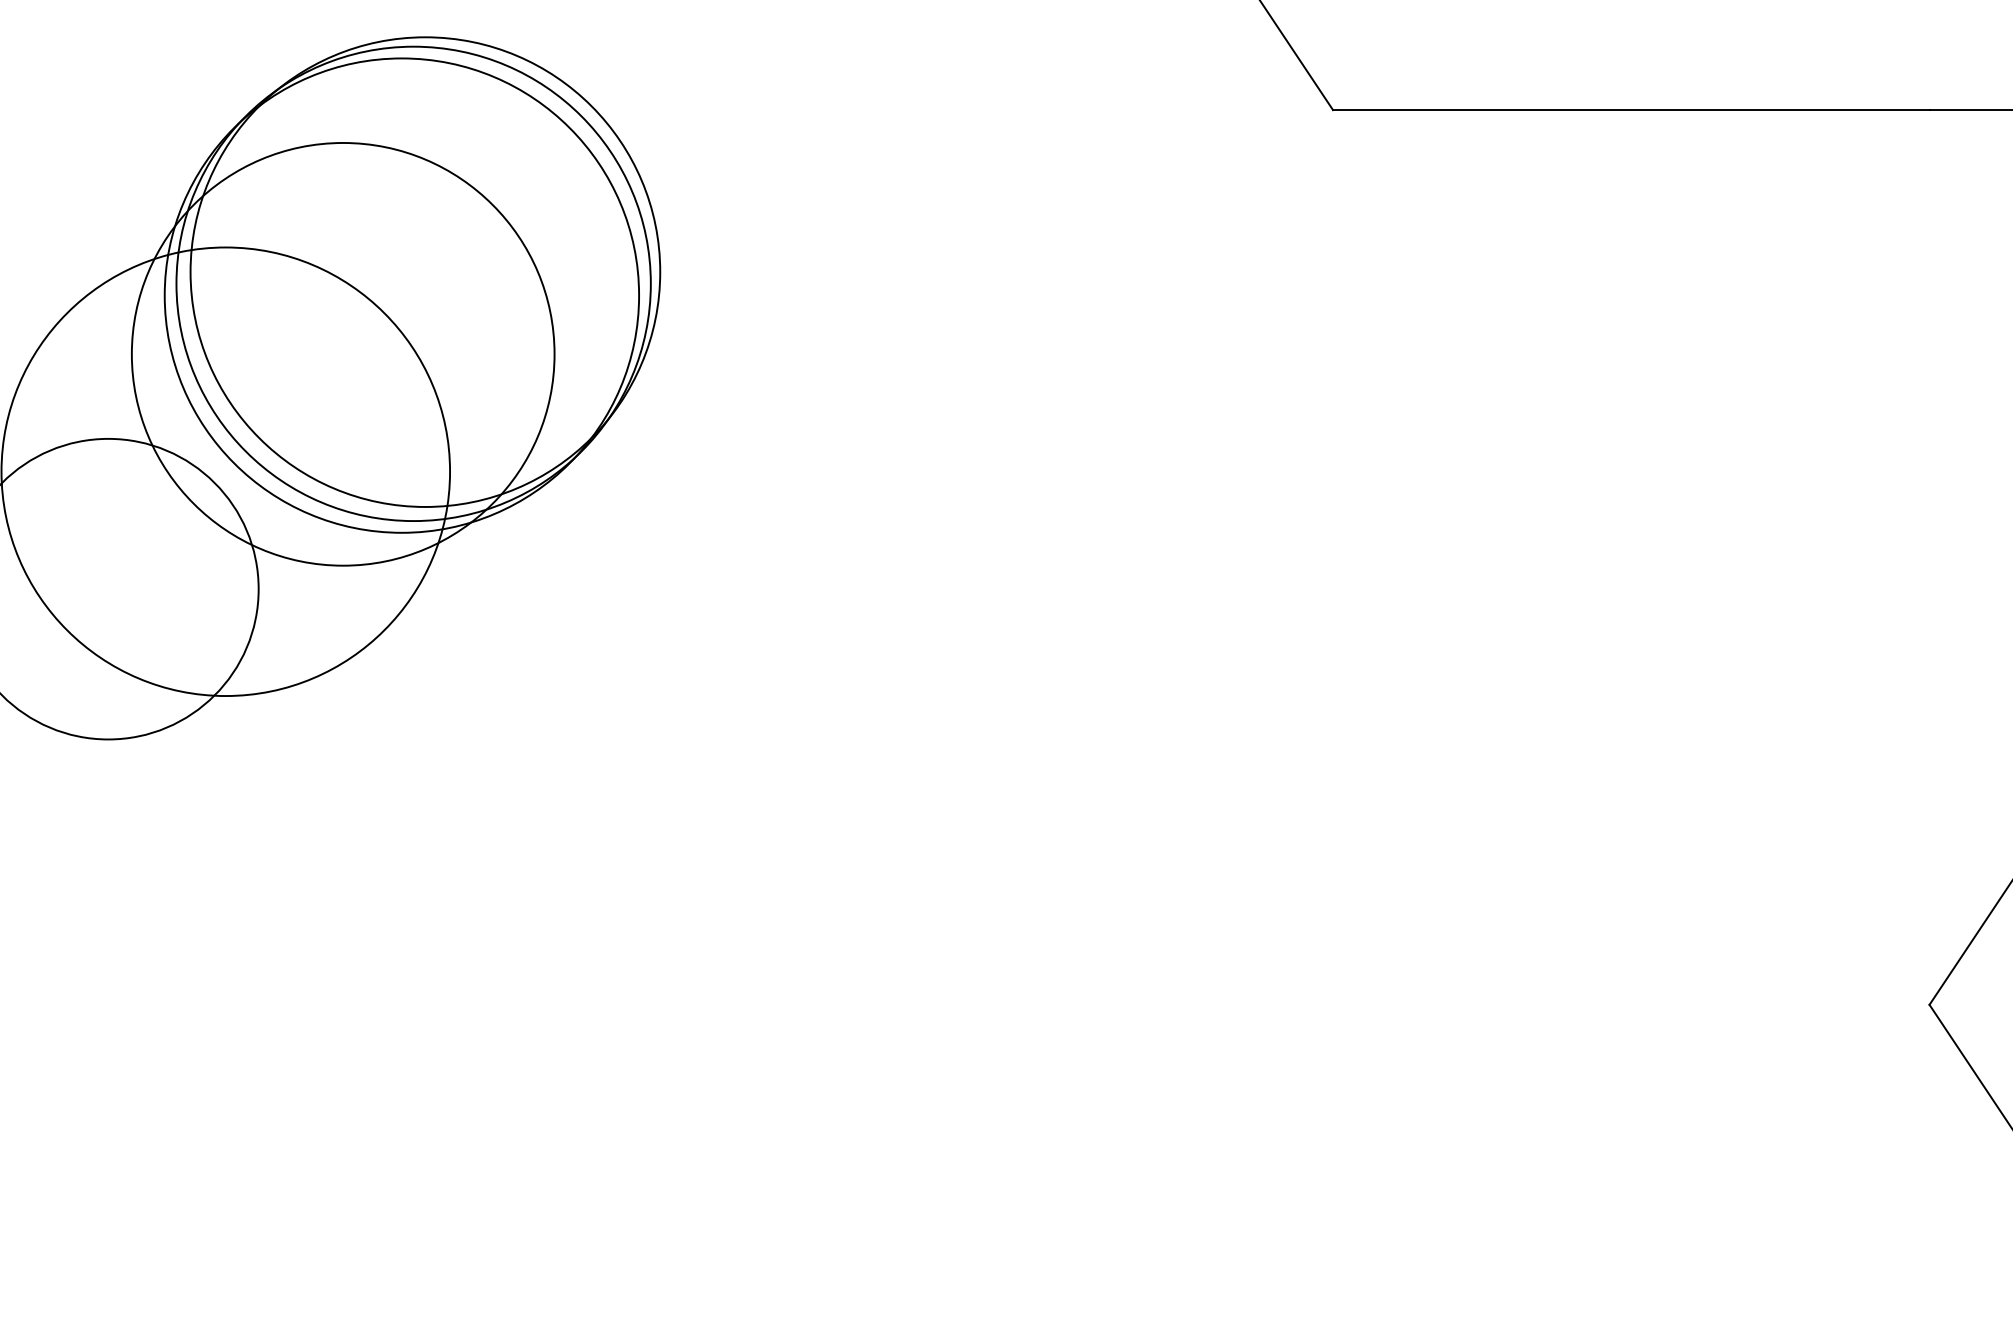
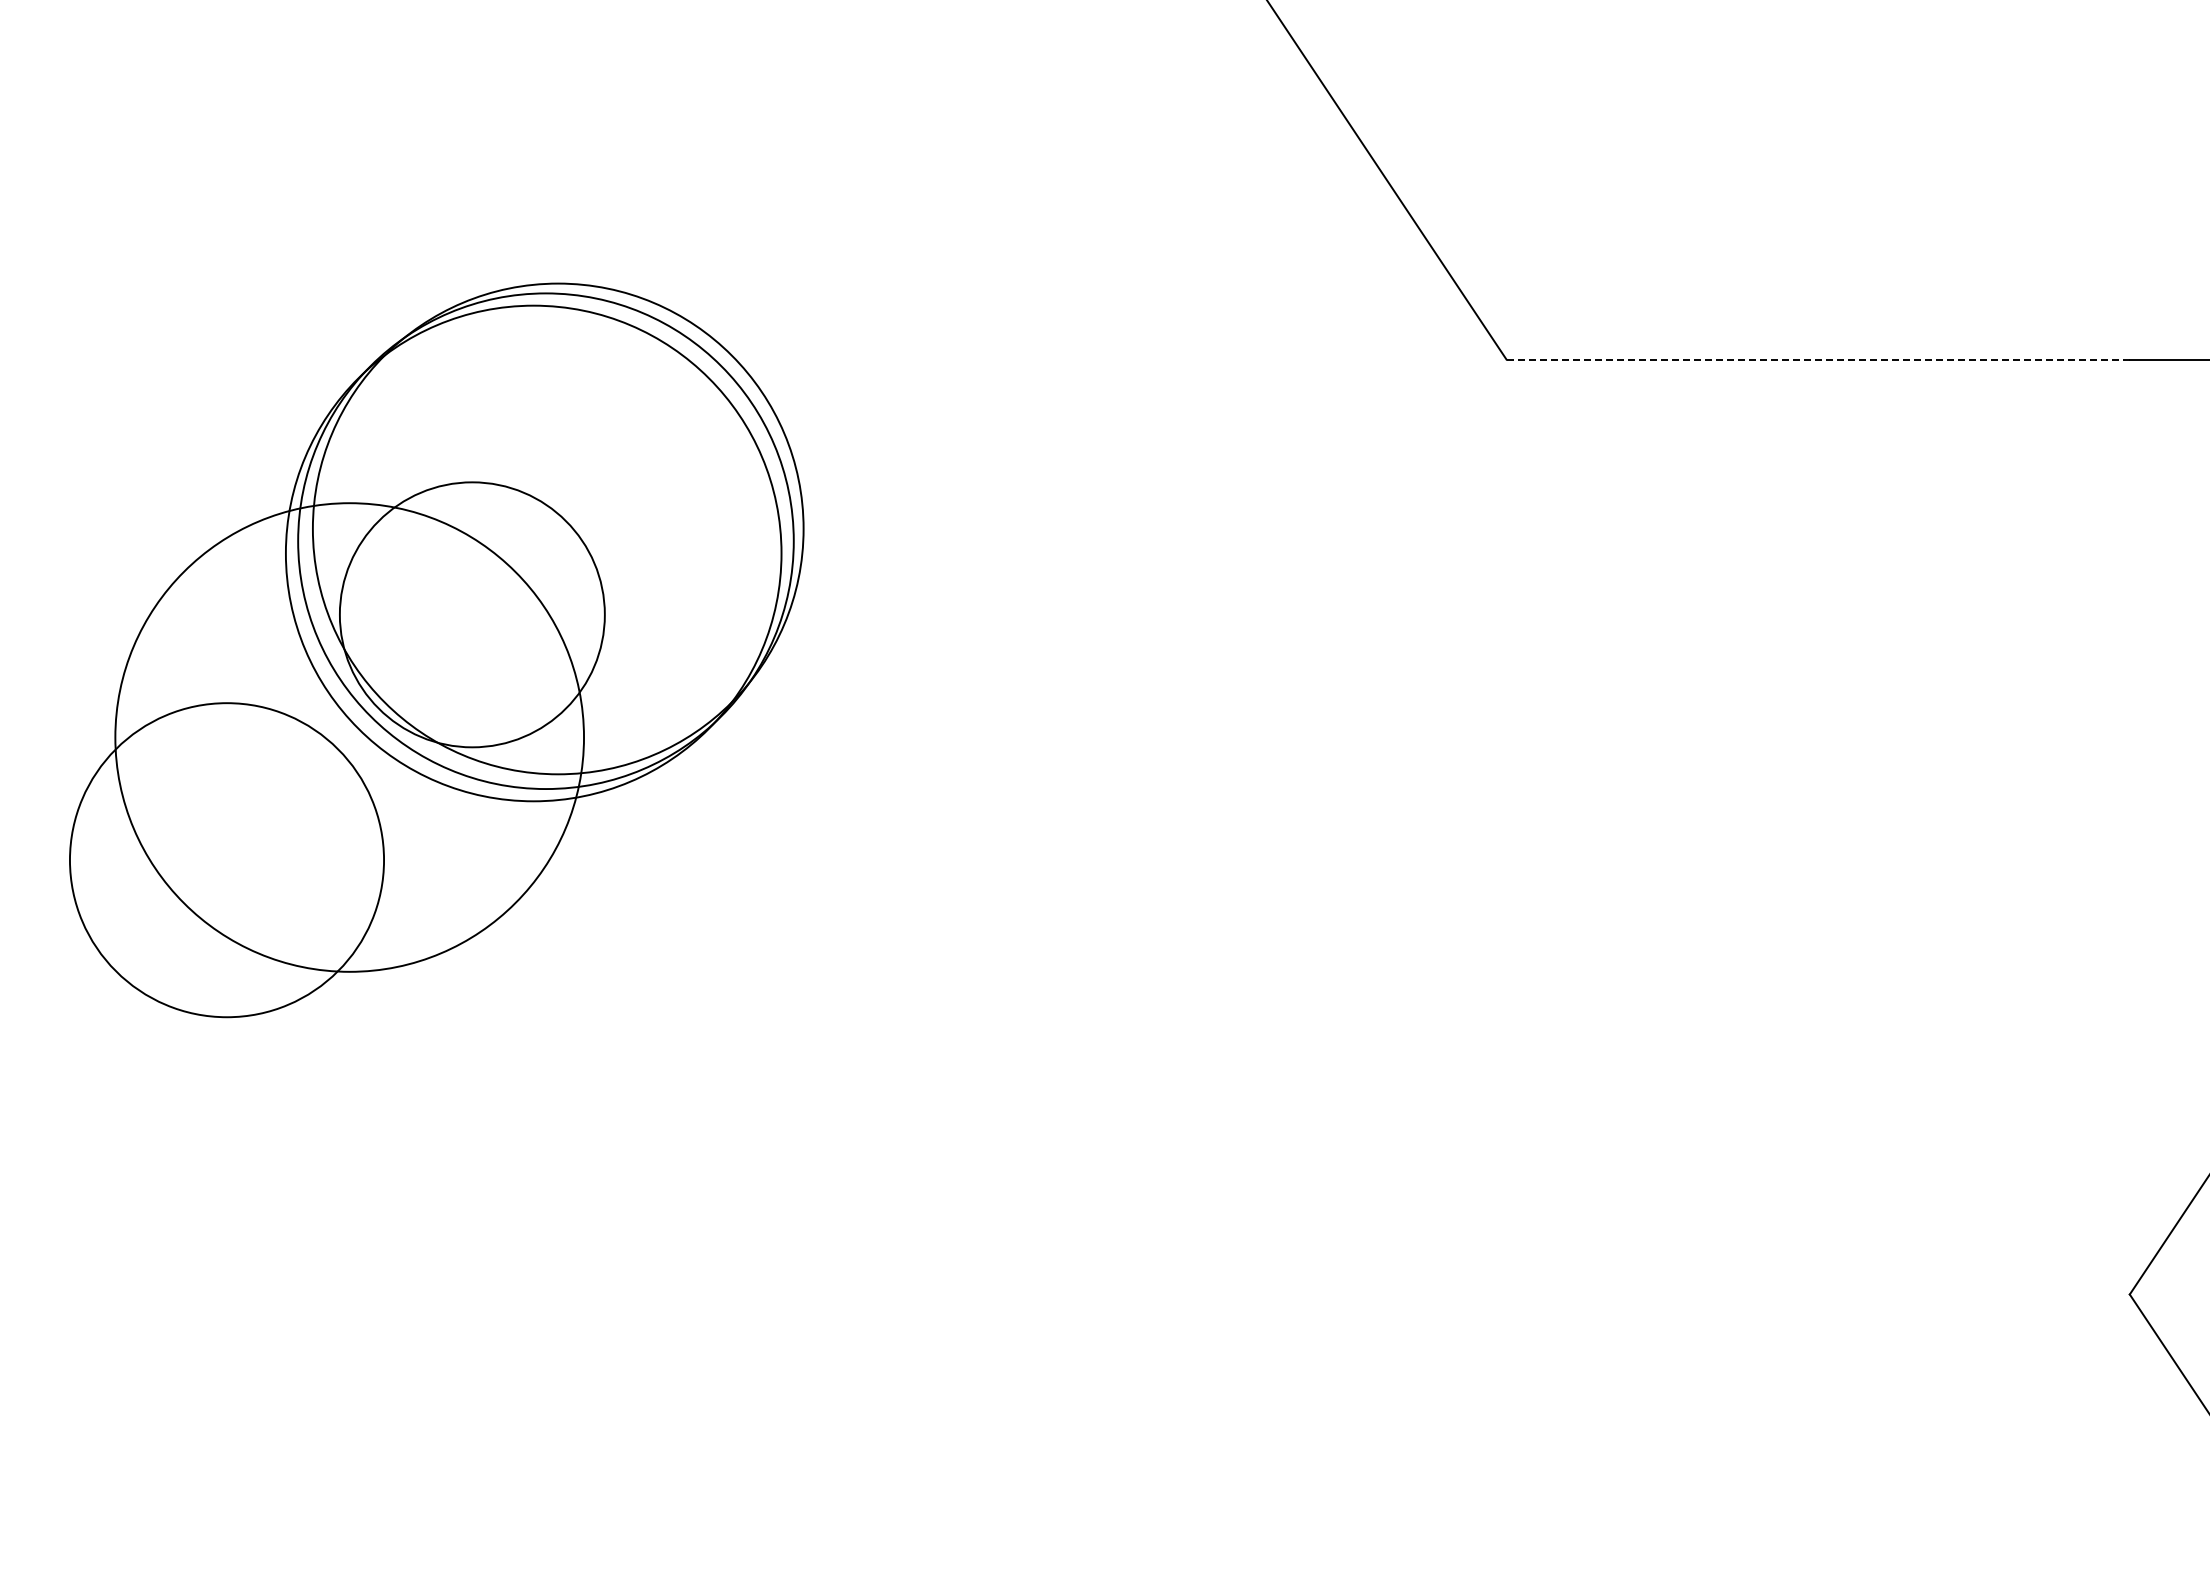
line: (1631, 109) -> (1818, 359), solid -> dashed
circle: (343, 354) -> (472, 614), size x0.6

